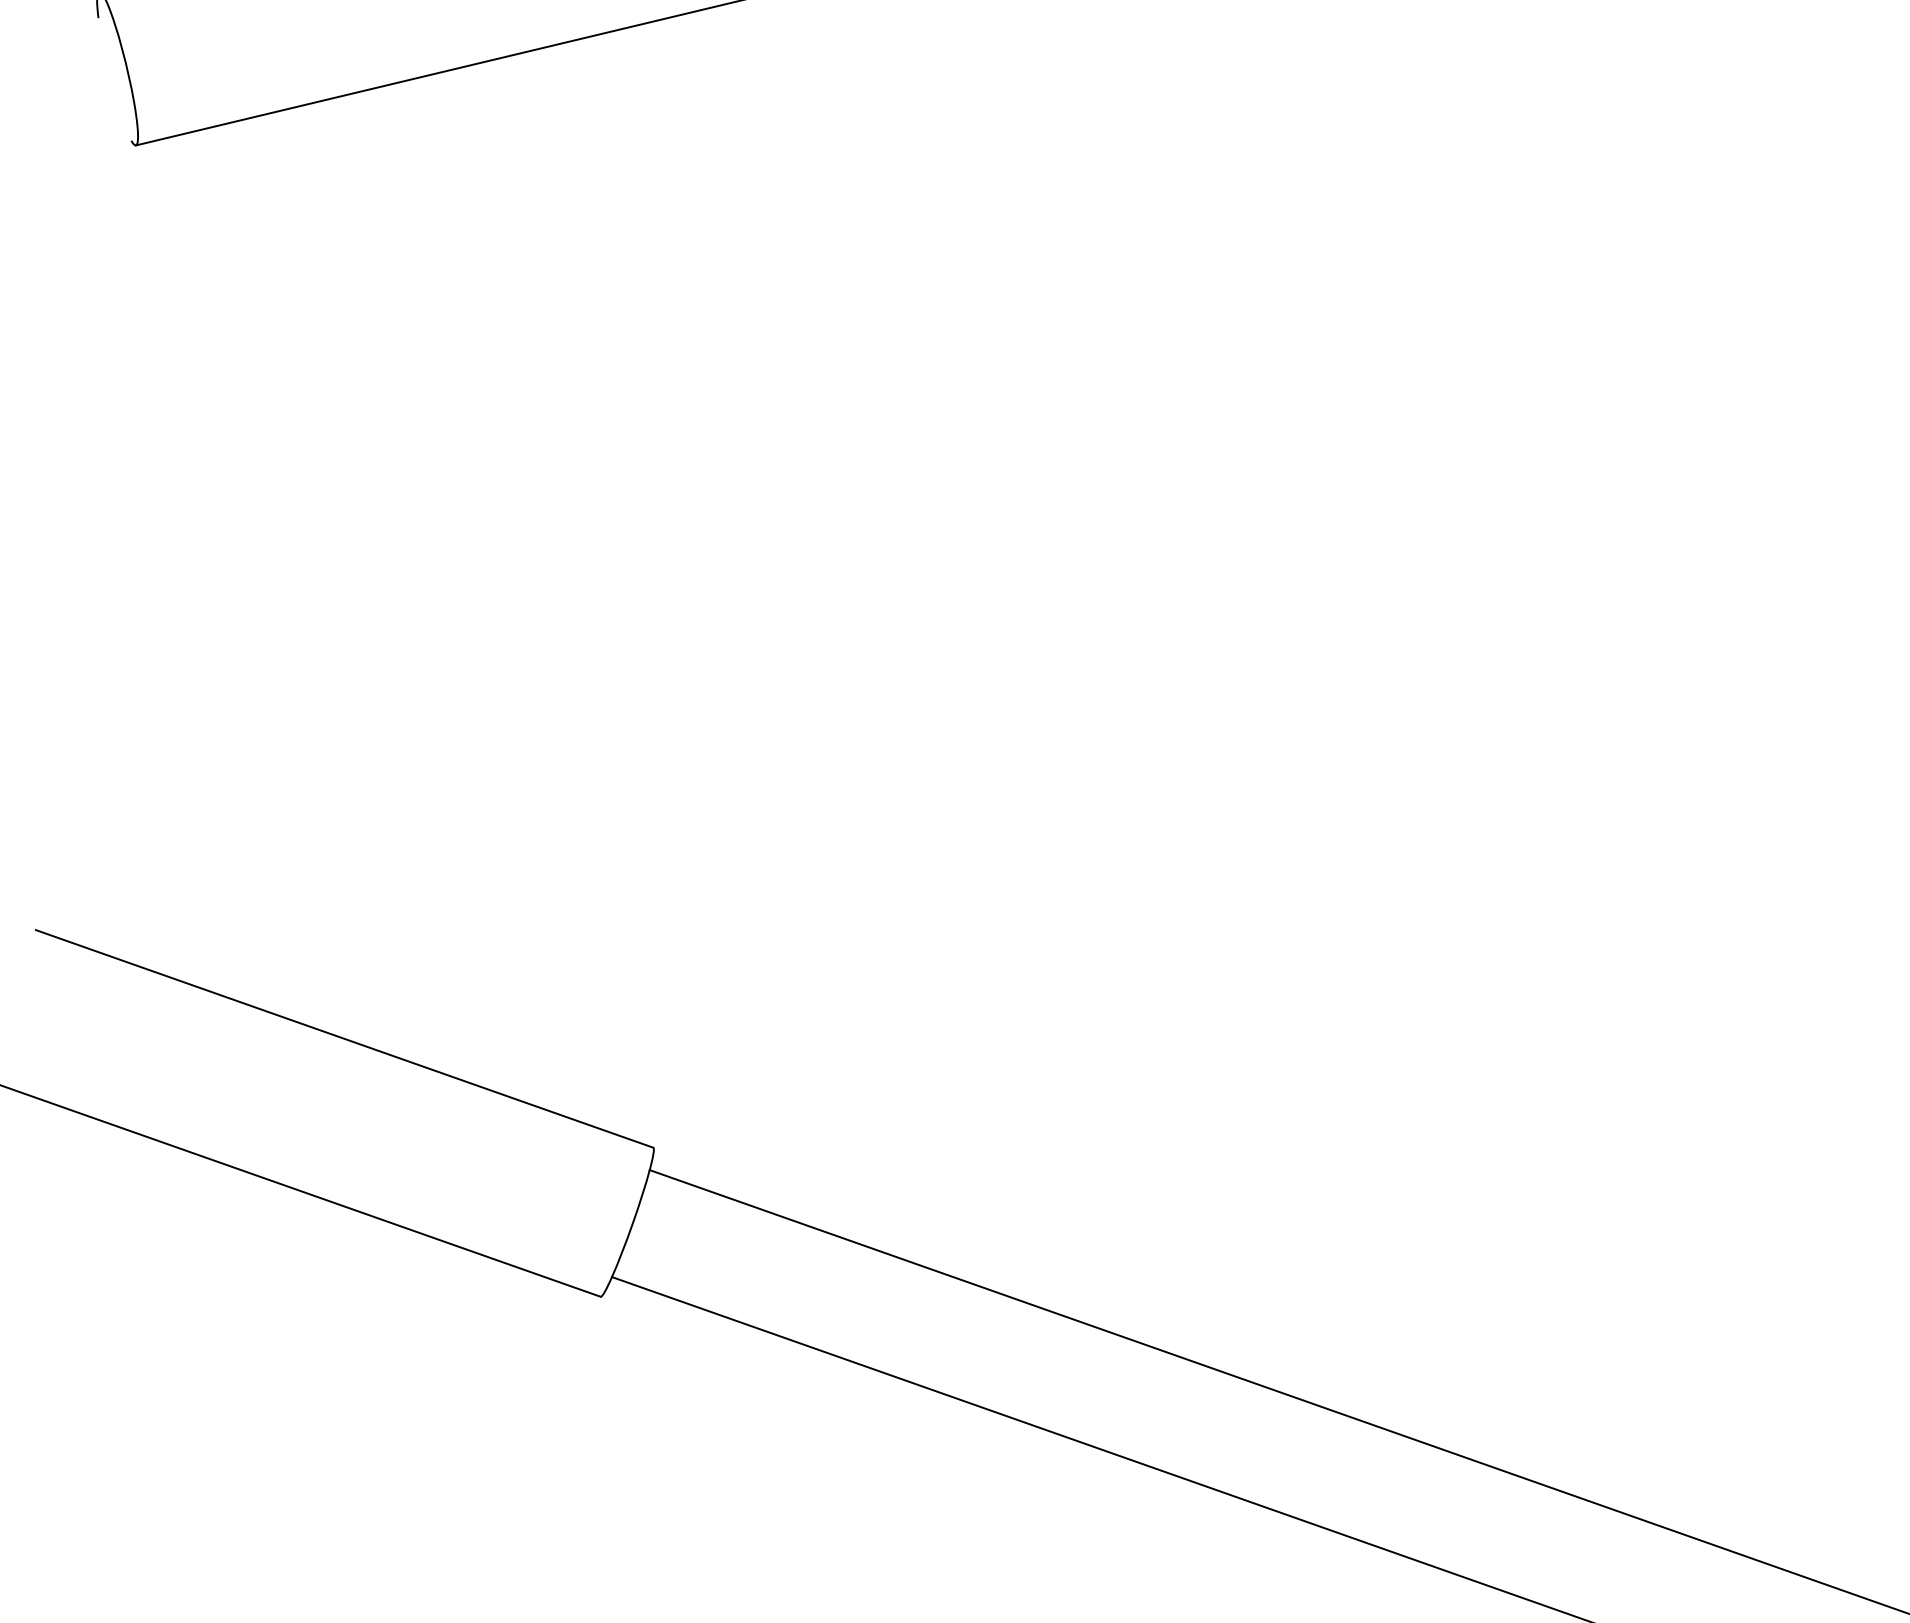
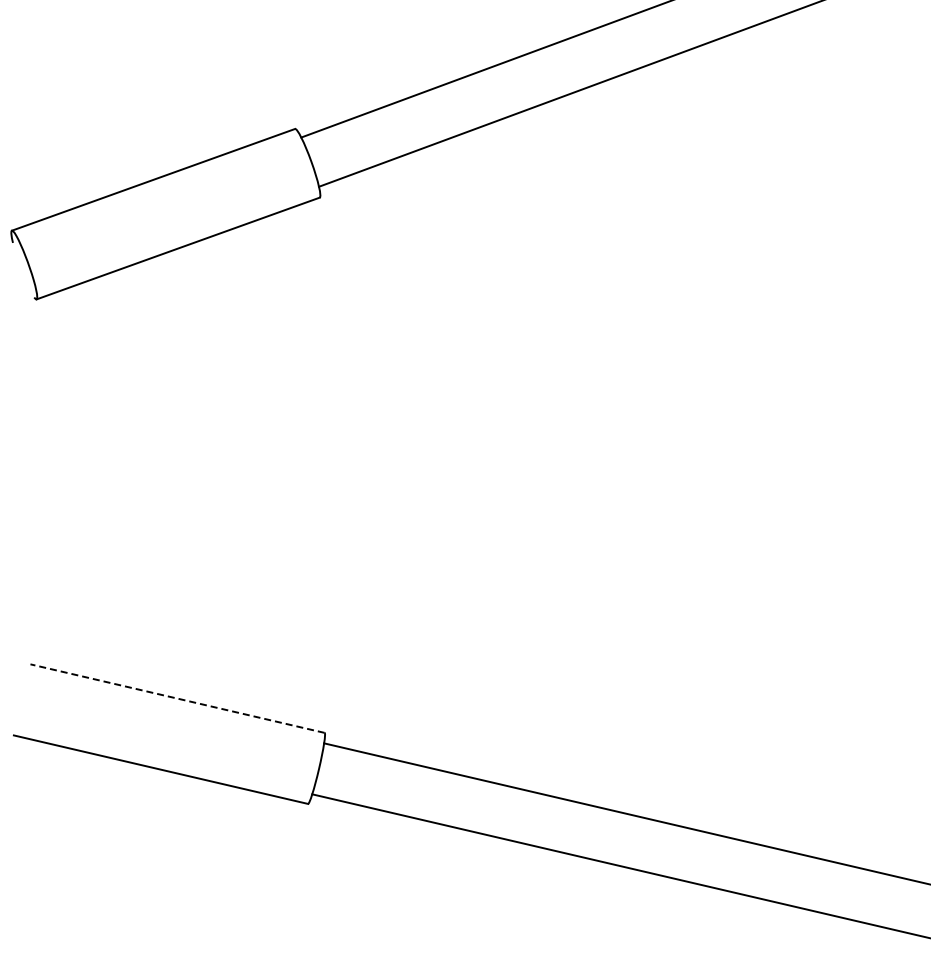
line: (344, 1038) -> (177, 698), solid -> dashed

